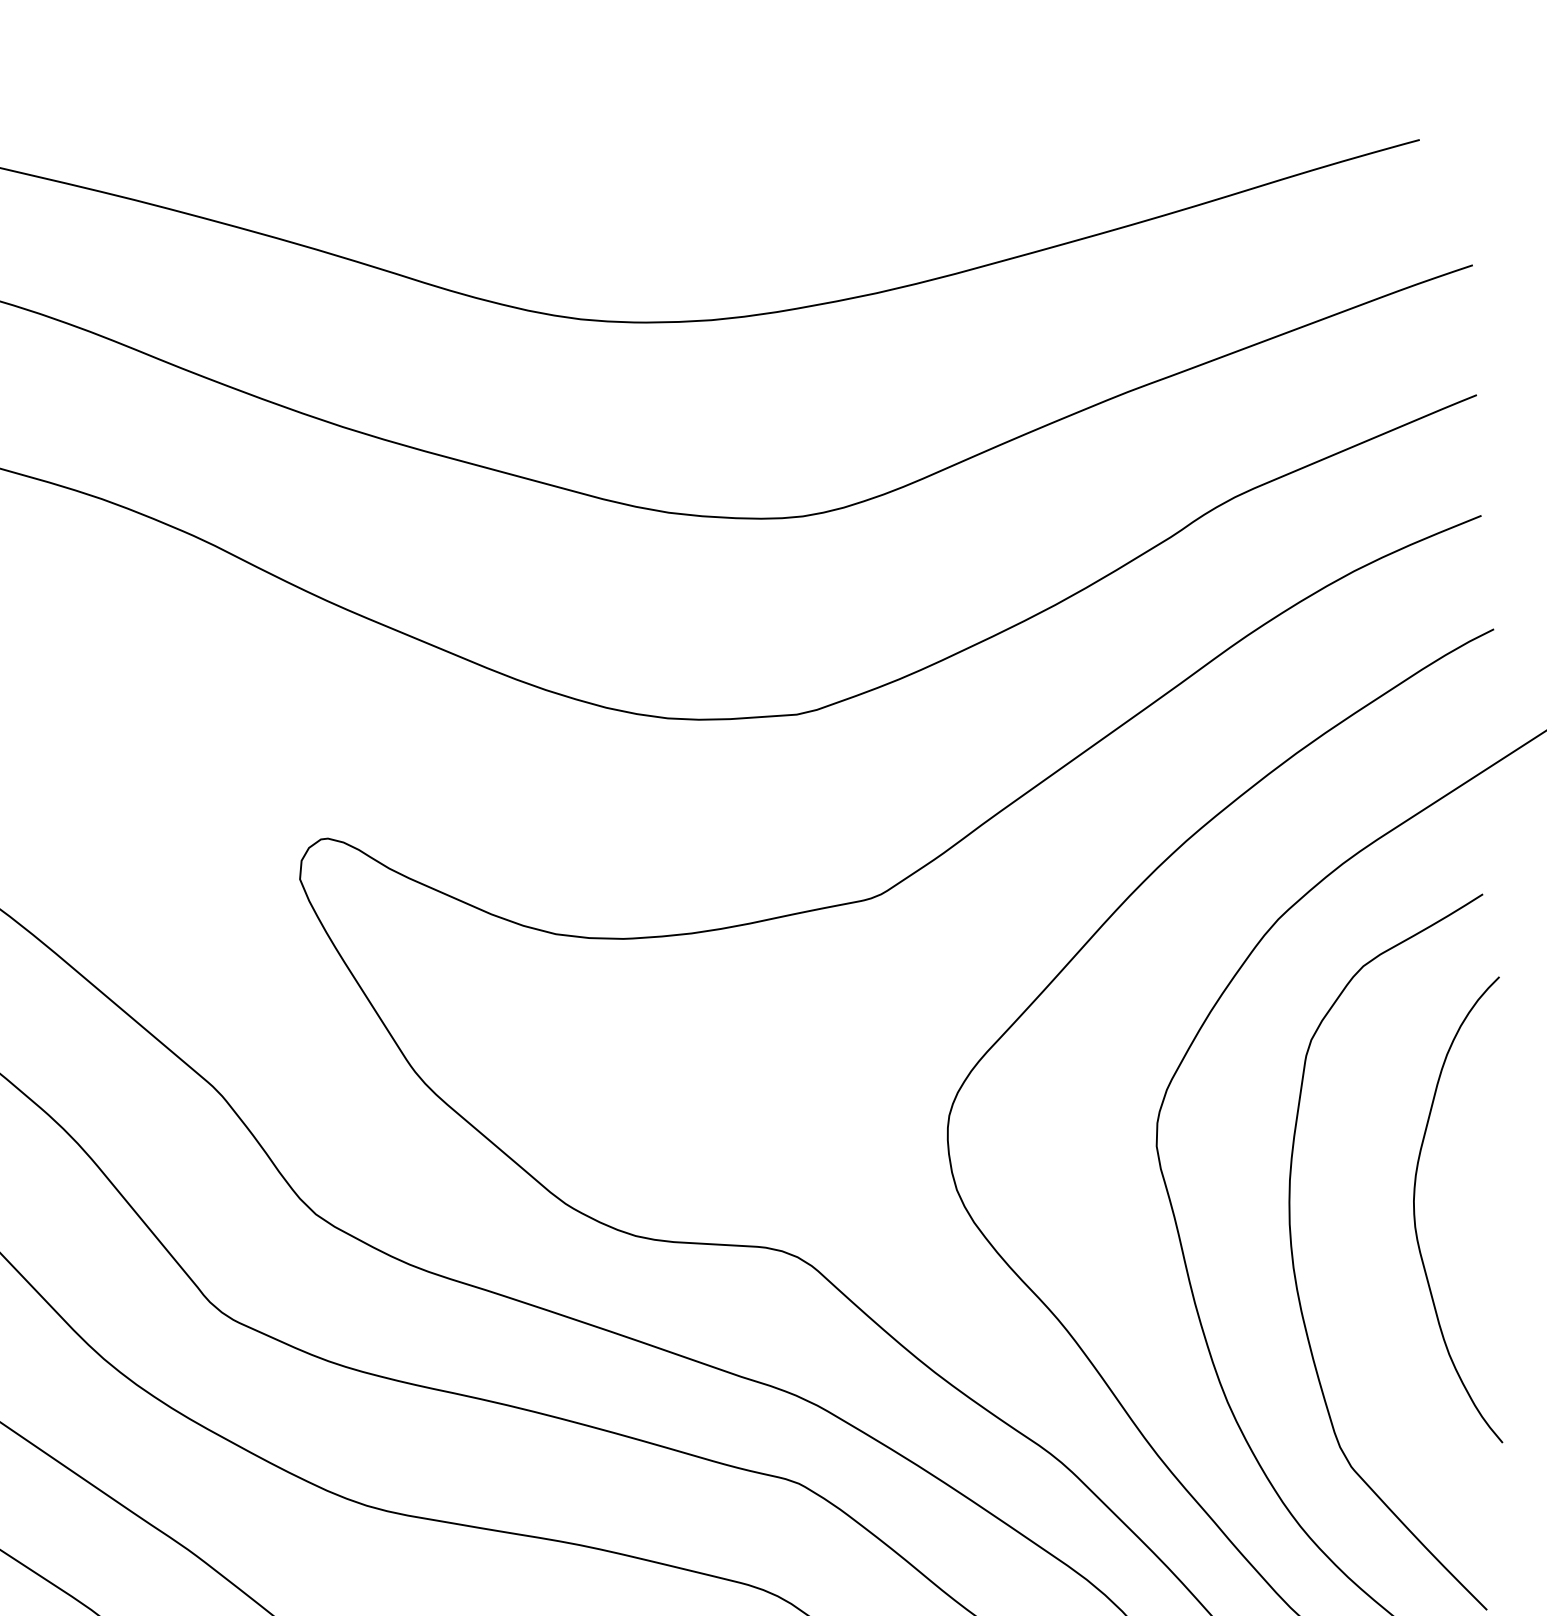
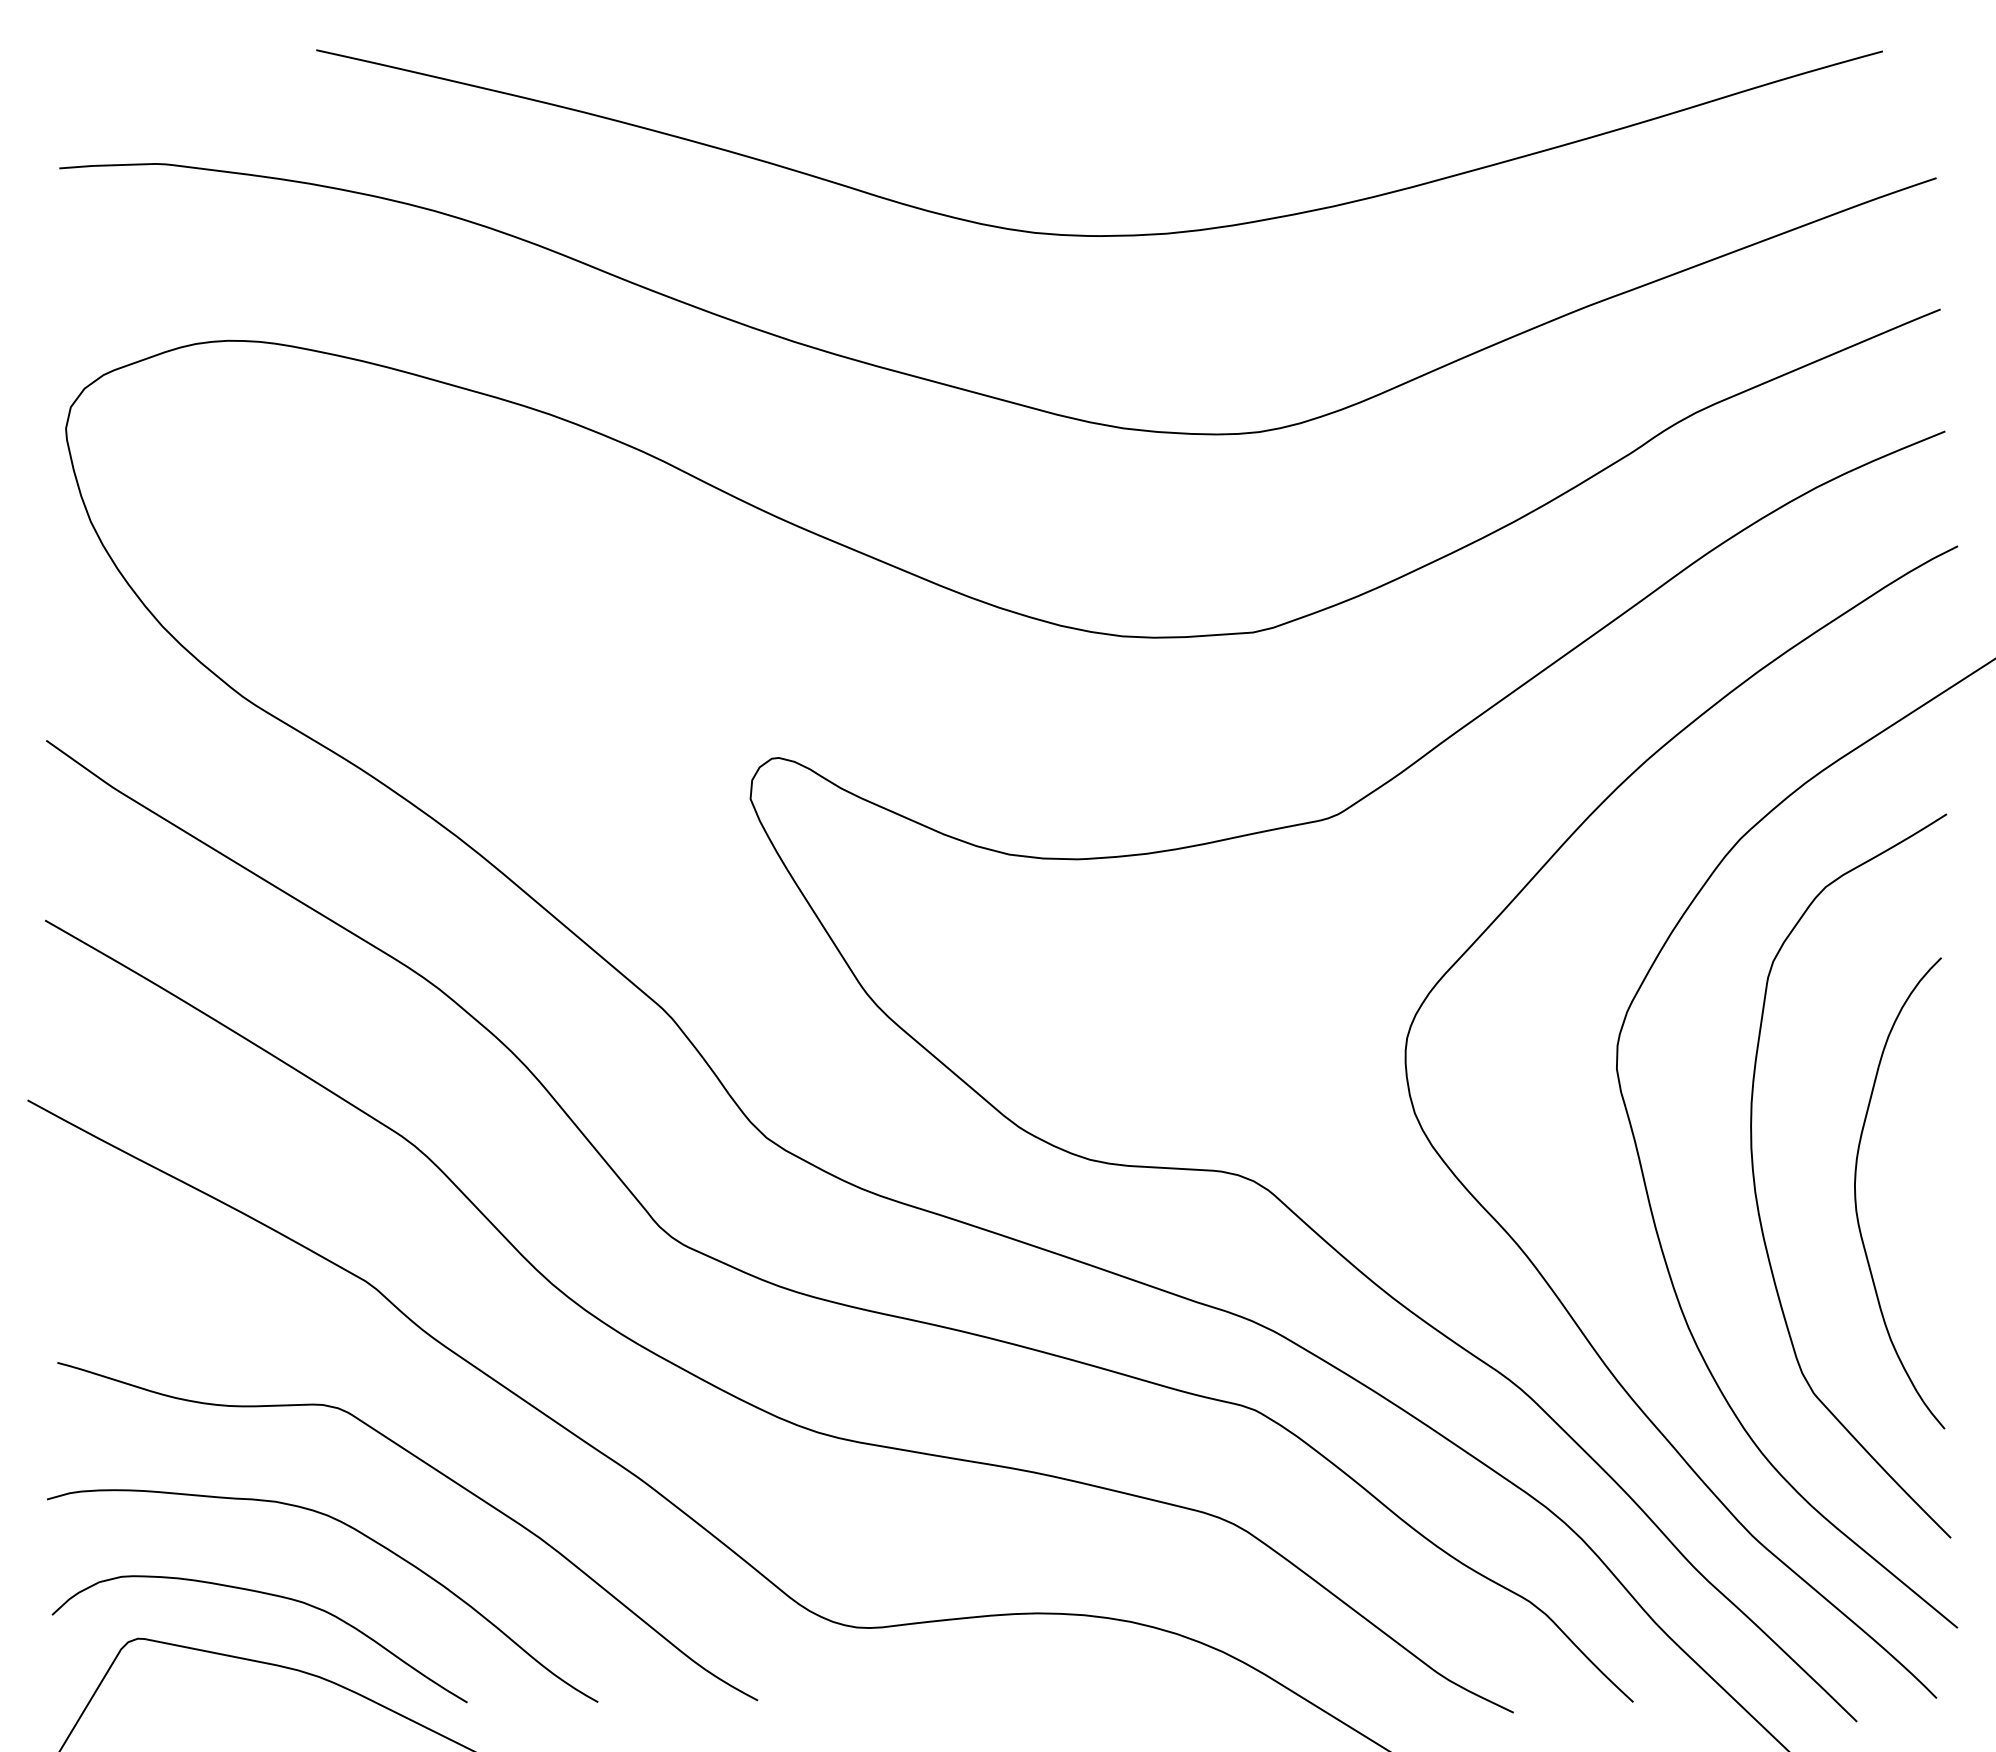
curve: (1415, 1210) -> (1856, 1193), moved

